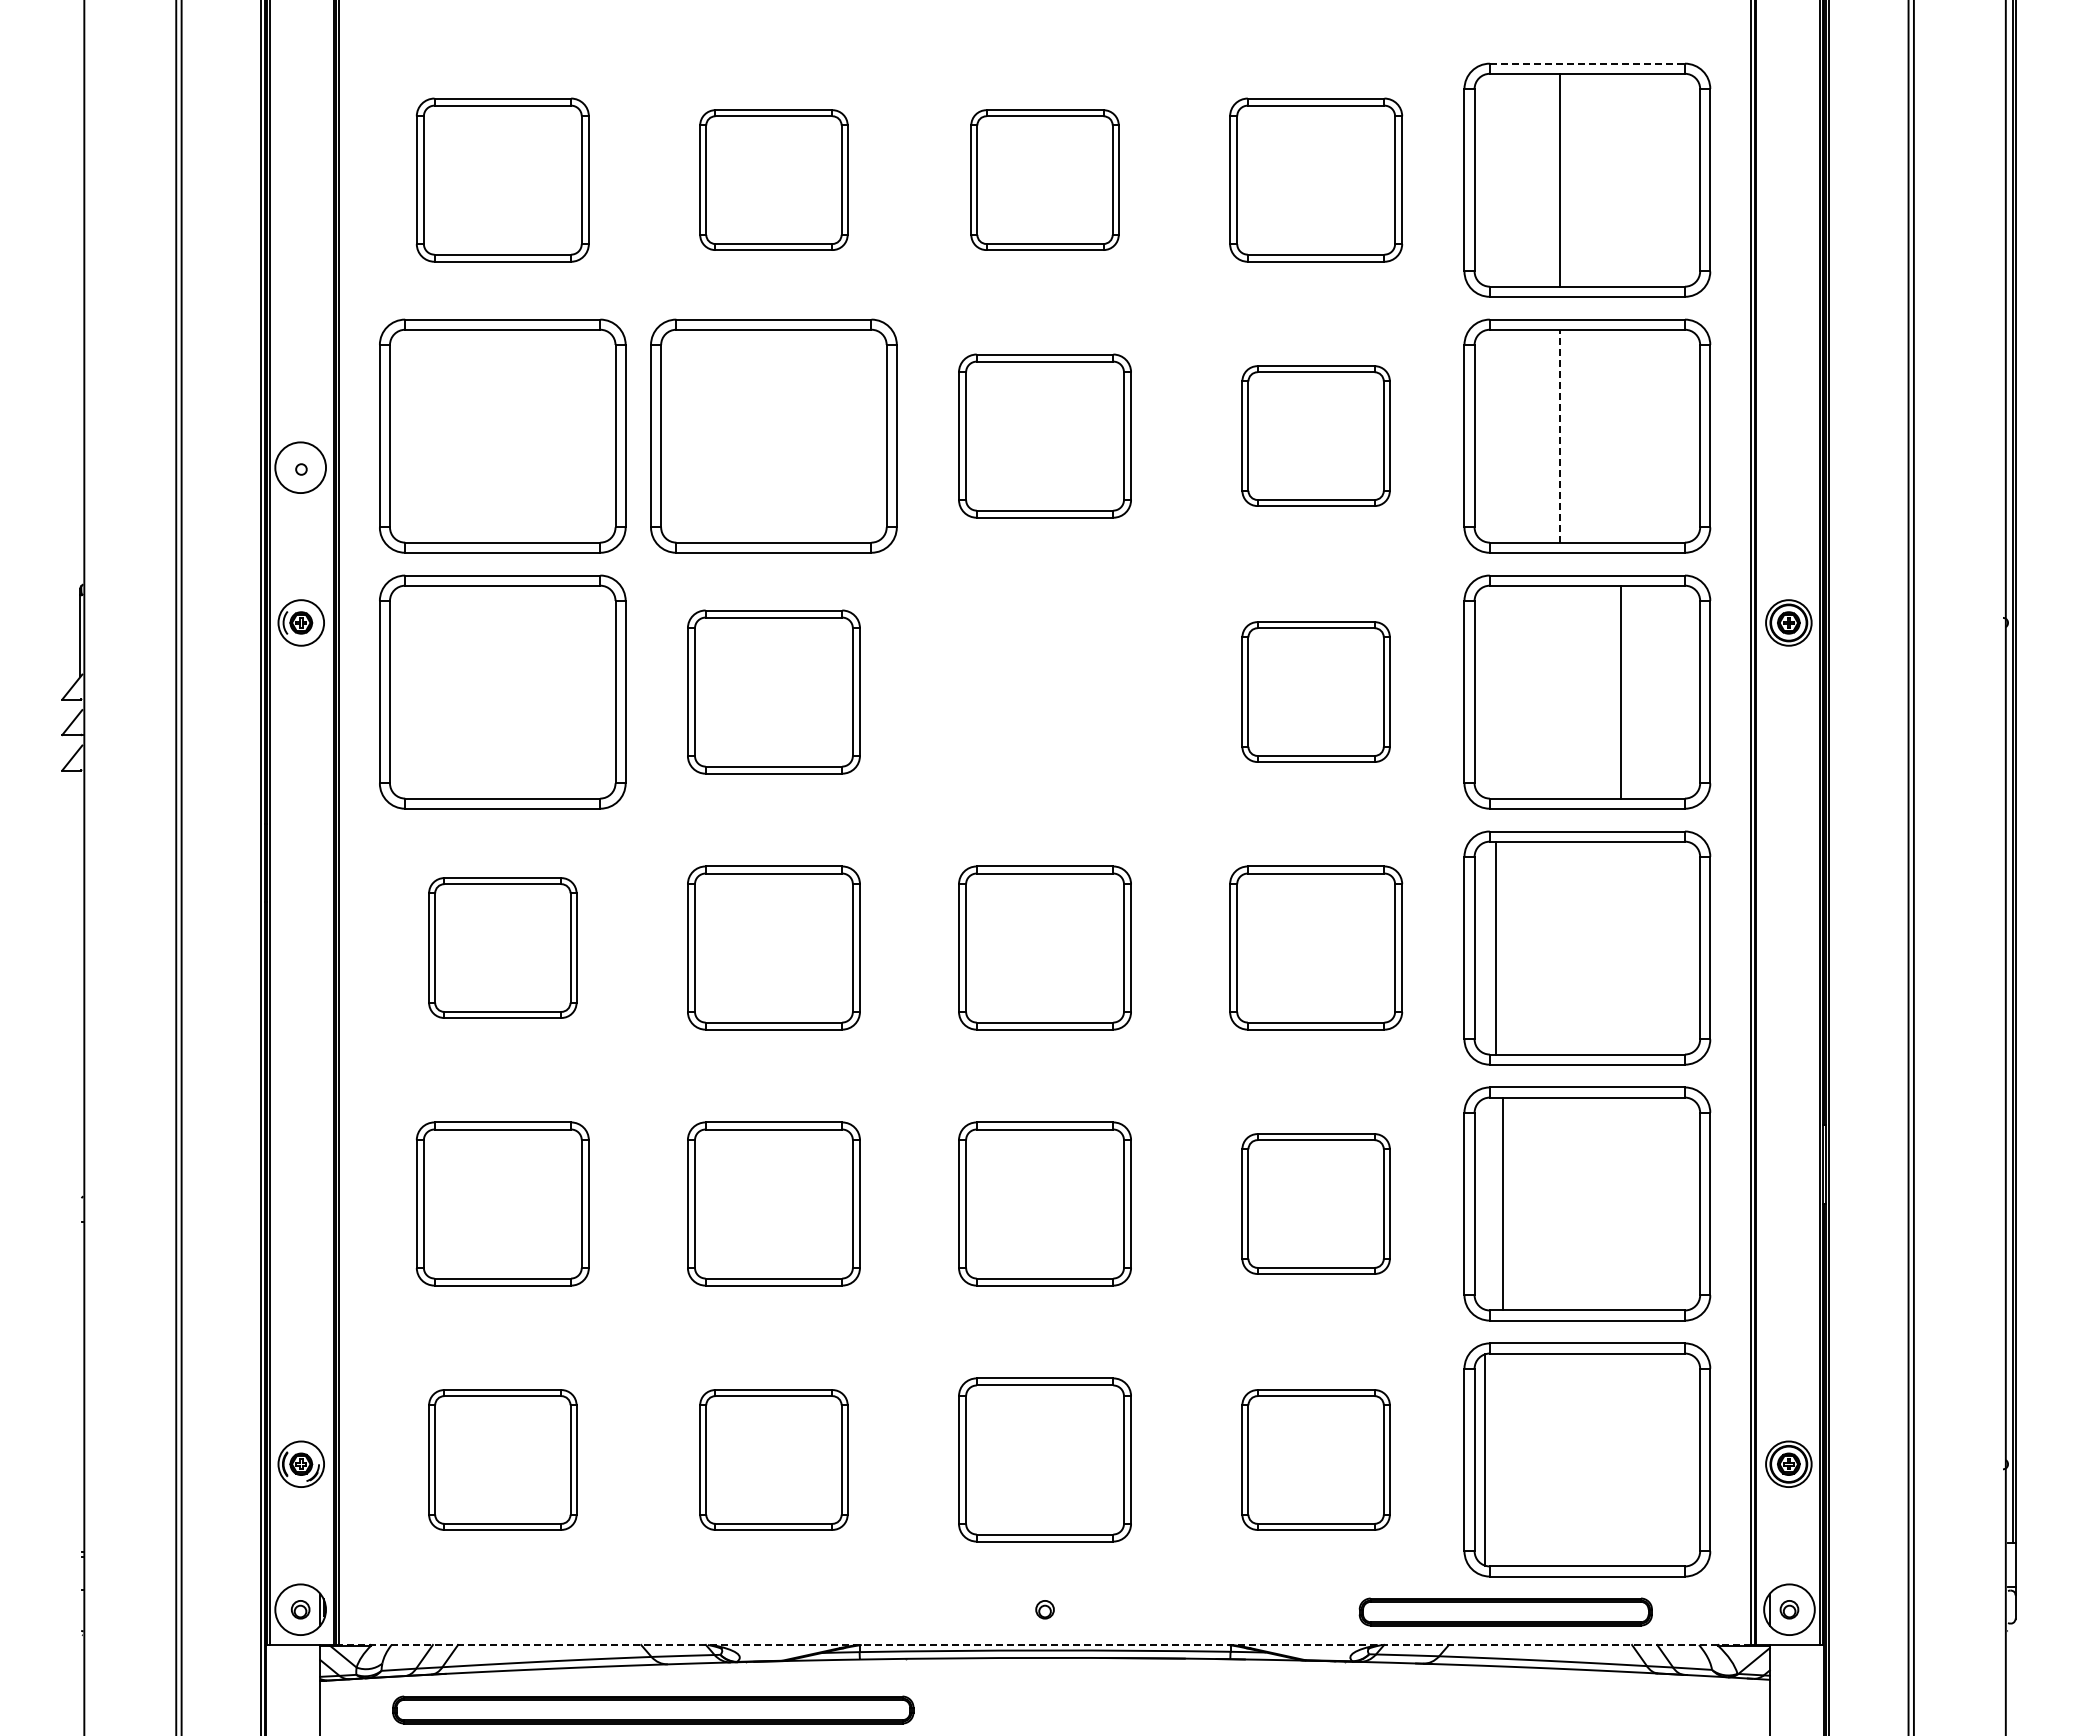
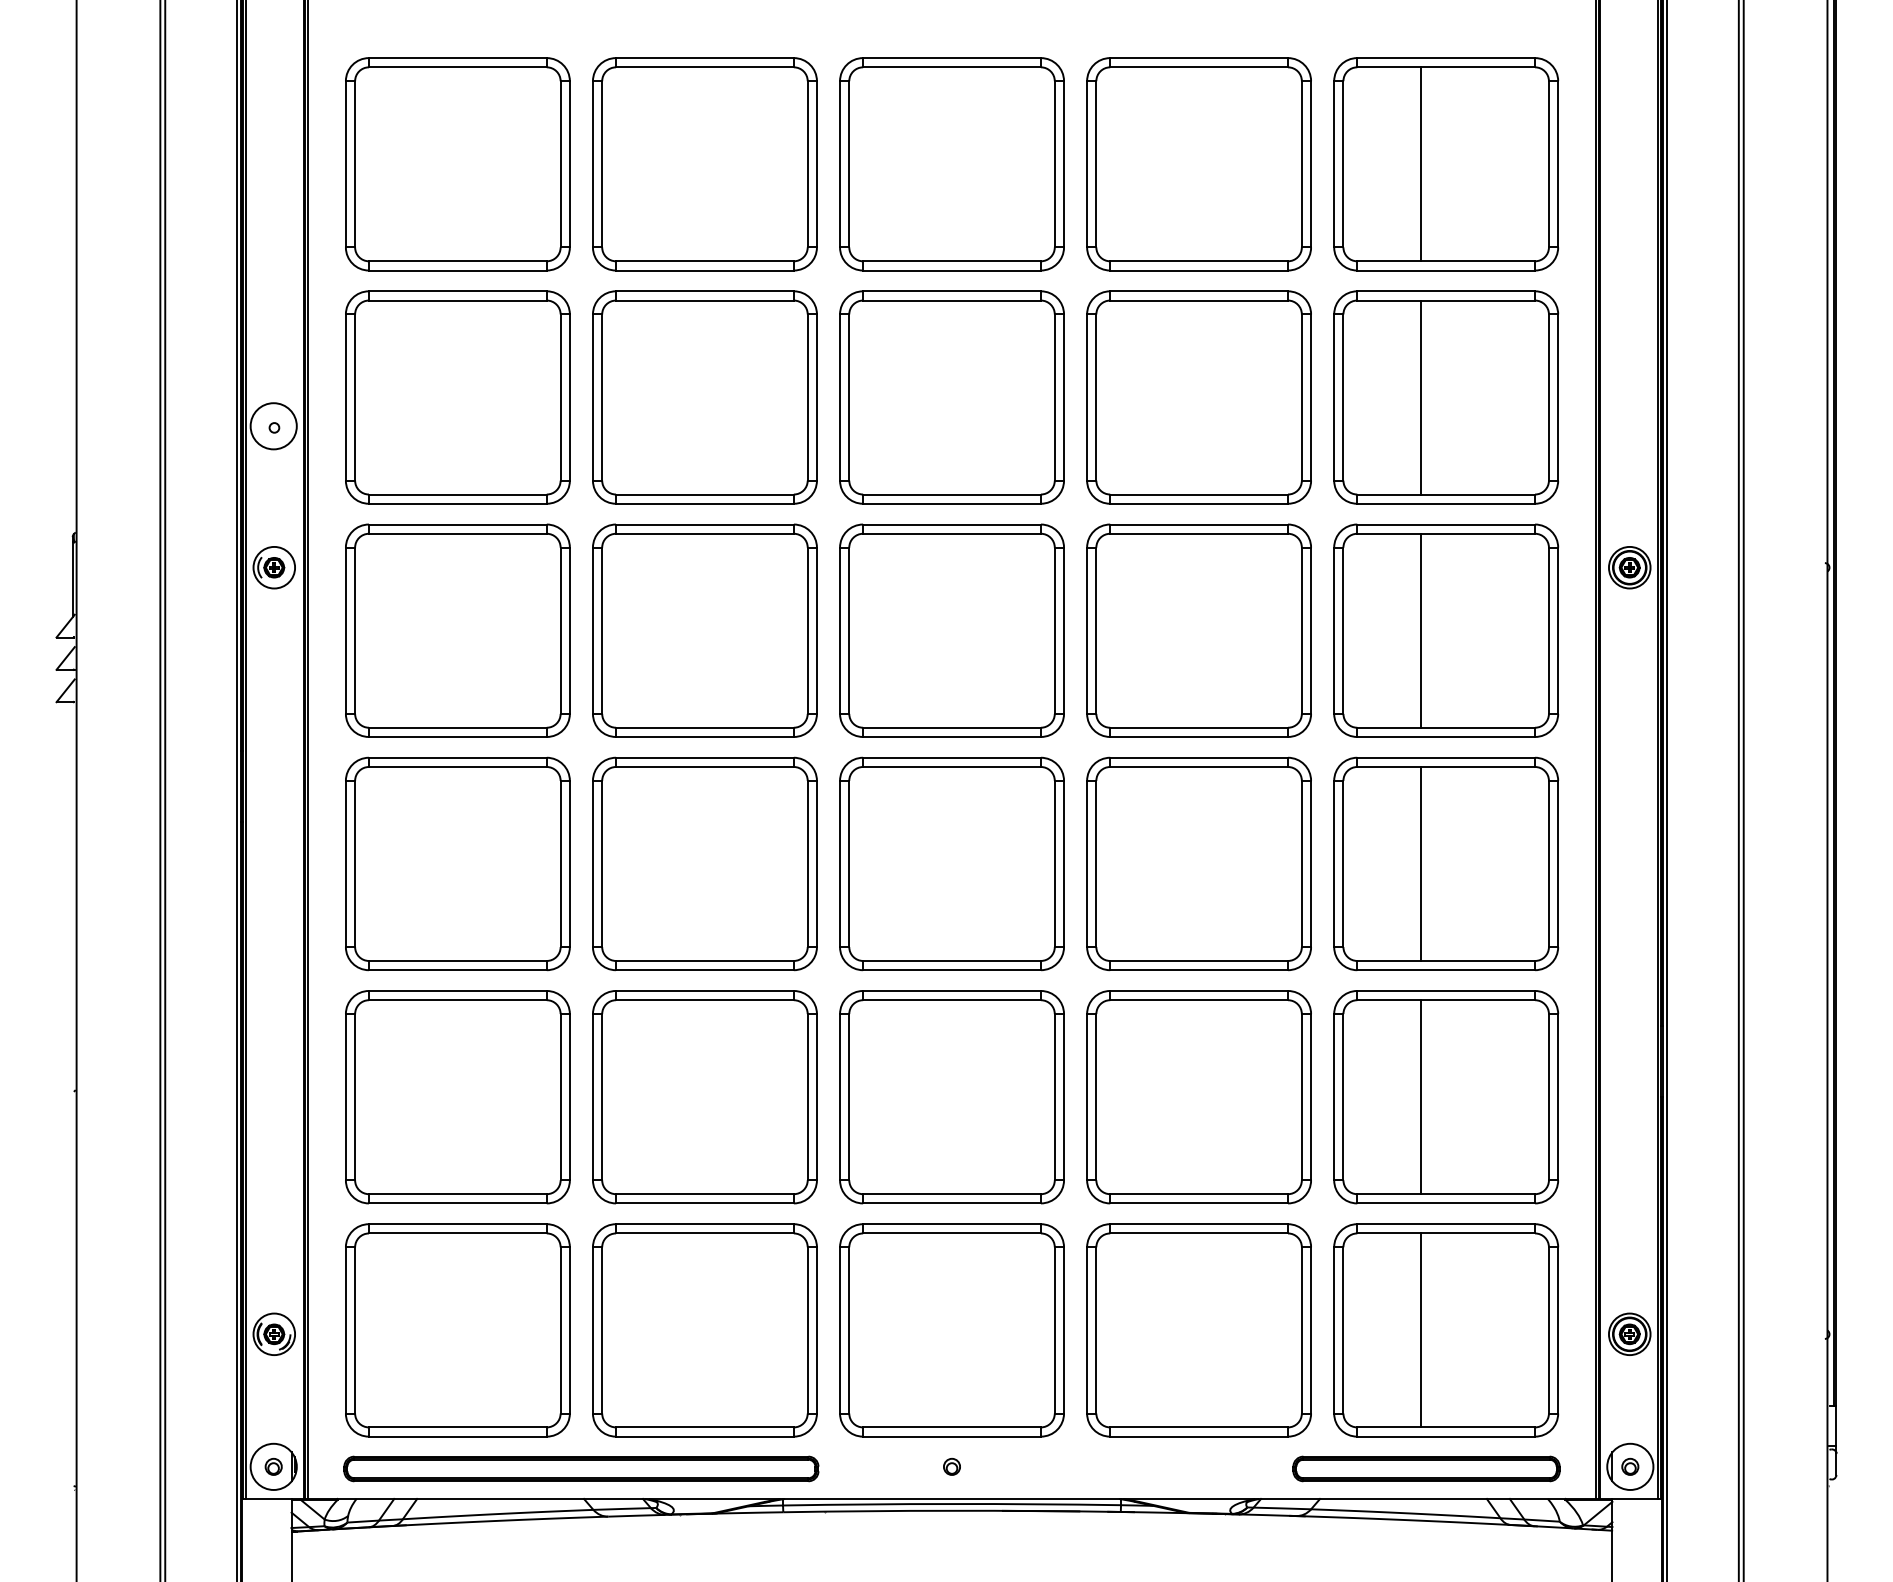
line: (1587, 63) -> (1446, 57), dashed -> solid
part: (502, 179) -> (457, 163), size x1.43
part: (773, 179) -> (704, 163), size x1.67
part: (1044, 179) -> (951, 163), size x1.67
part: (1315, 179) -> (1198, 163), size x1.43
part: (1044, 435) -> (951, 396), size x1.43
part: (1315, 435) -> (1198, 396), size x1.67
line: (1559, 435) -> (1420, 396), dashed -> solid
part: (773, 691) -> (704, 630), size x1.43
part: (1044, 691) -> (951, 630), added
part: (1315, 691) -> (1198, 630), size x1.67
line: (1620, 691) -> (1420, 630), moved
part: (502, 947) -> (457, 863), size x1.67
part: (773, 947) -> (704, 863), size x1.43
part: (1044, 947) -> (951, 863), size x1.43
part: (1315, 947) -> (1198, 863), size x1.43
line: (1495, 947) -> (1420, 863), moved
part: (502, 1203) -> (457, 1096), size x1.43
part: (773, 1203) -> (704, 1096), size x1.43
part: (1044, 1203) -> (951, 1096), size x1.43
part: (1315, 1203) -> (1198, 1096), size x1.67
line: (1502, 1203) -> (1420, 1096), moved
part: (502, 1459) -> (457, 1329), size x1.67
part: (773, 1459) -> (704, 1329), size x1.67
part: (1044, 1459) -> (951, 1329), size x1.43
part: (1315, 1459) -> (1198, 1329), size x1.67
line: (1484, 1459) -> (1420, 1329), moved
part: (1505, 1611) -> (1426, 1468), moved
line: (1044, 1644) -> (951, 1498), dashed -> solid
part: (653, 1709) -> (581, 1468), moved

